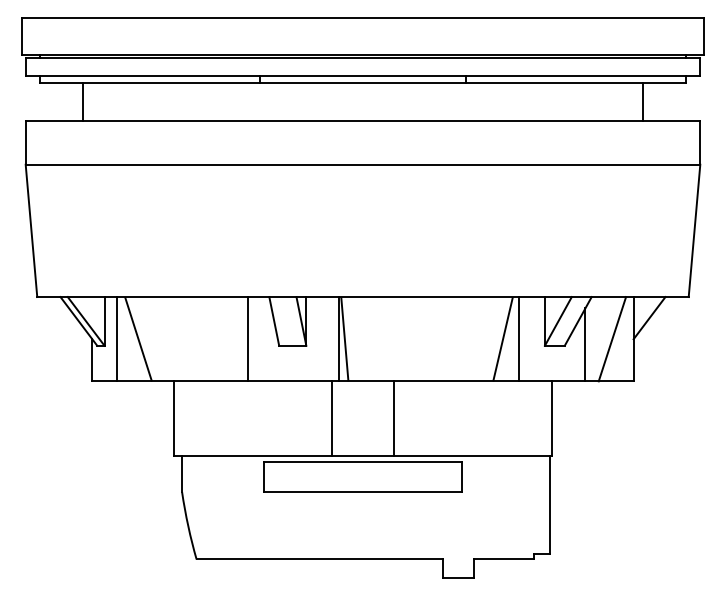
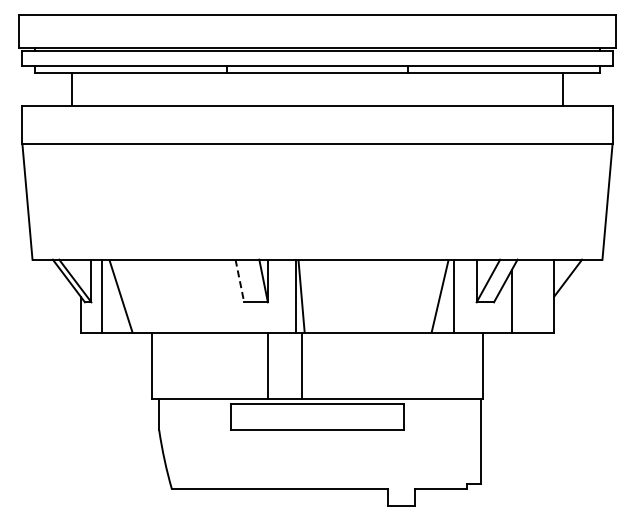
line: (273, 320) -> (239, 280), solid -> dashed
line: (248, 339) -> (217, 296), removed
line: (612, 339) -> (535, 296), removed
line: (332, 419) -> (268, 366), moved
line: (393, 419) -> (301, 366), moved

